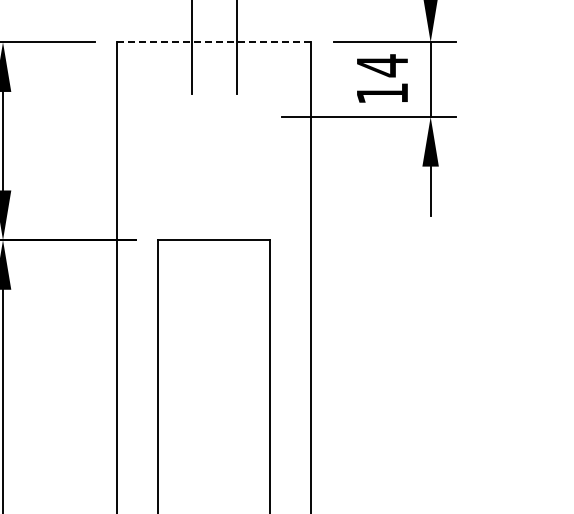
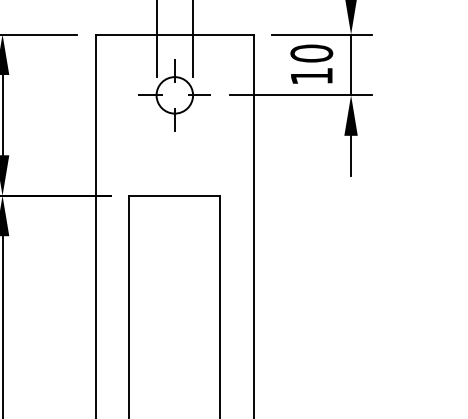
line: (214, 42) -> (174, 34), dashed -> solid
text: (382, 65) -> (311, 53), 14 -> 10
part: (214, 116) -> (174, 94), added

